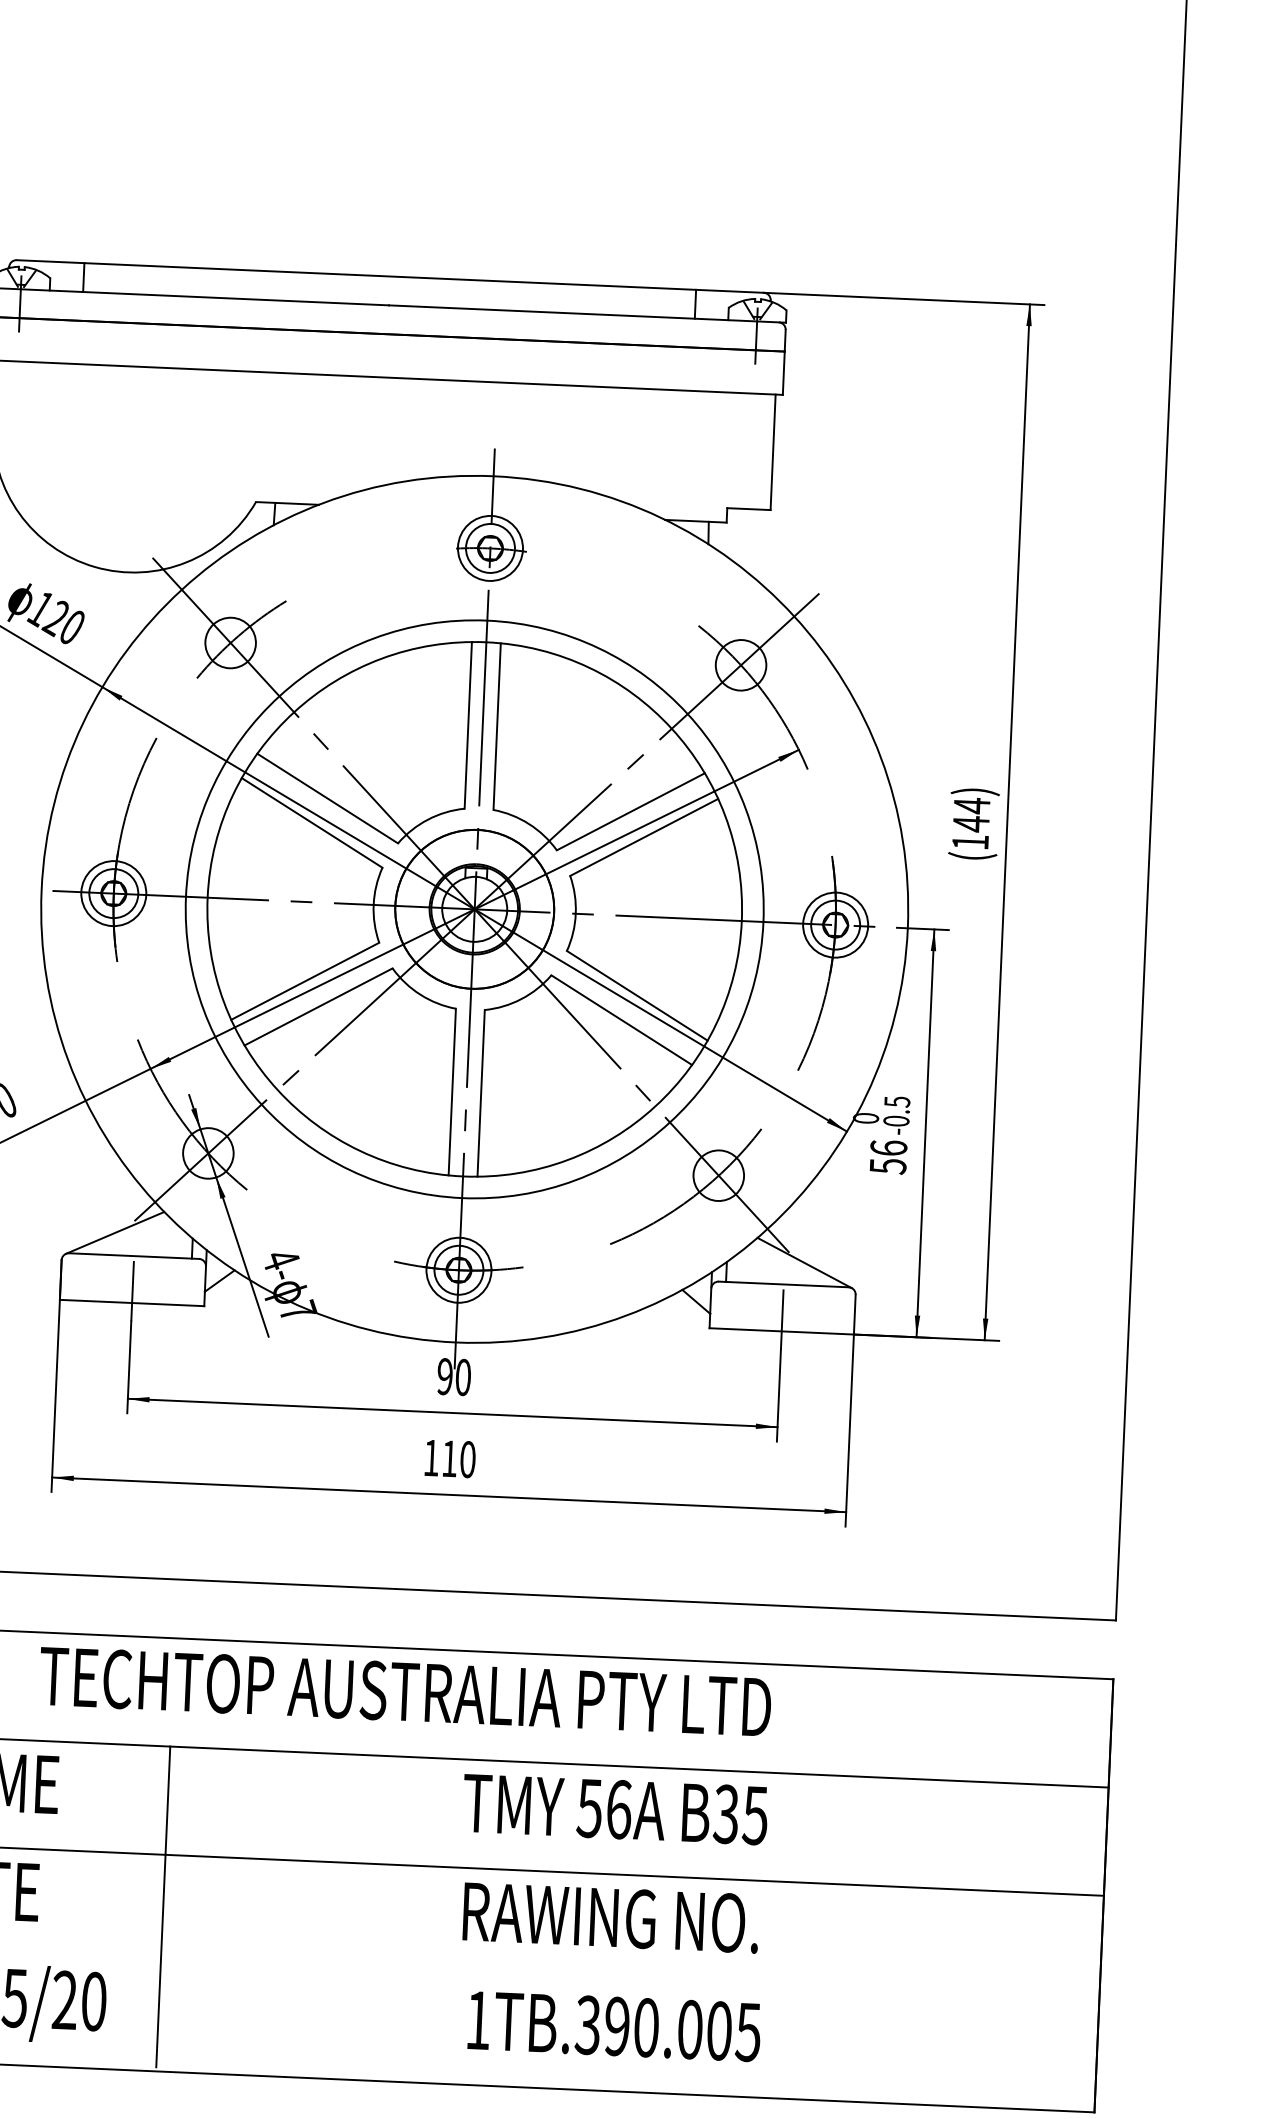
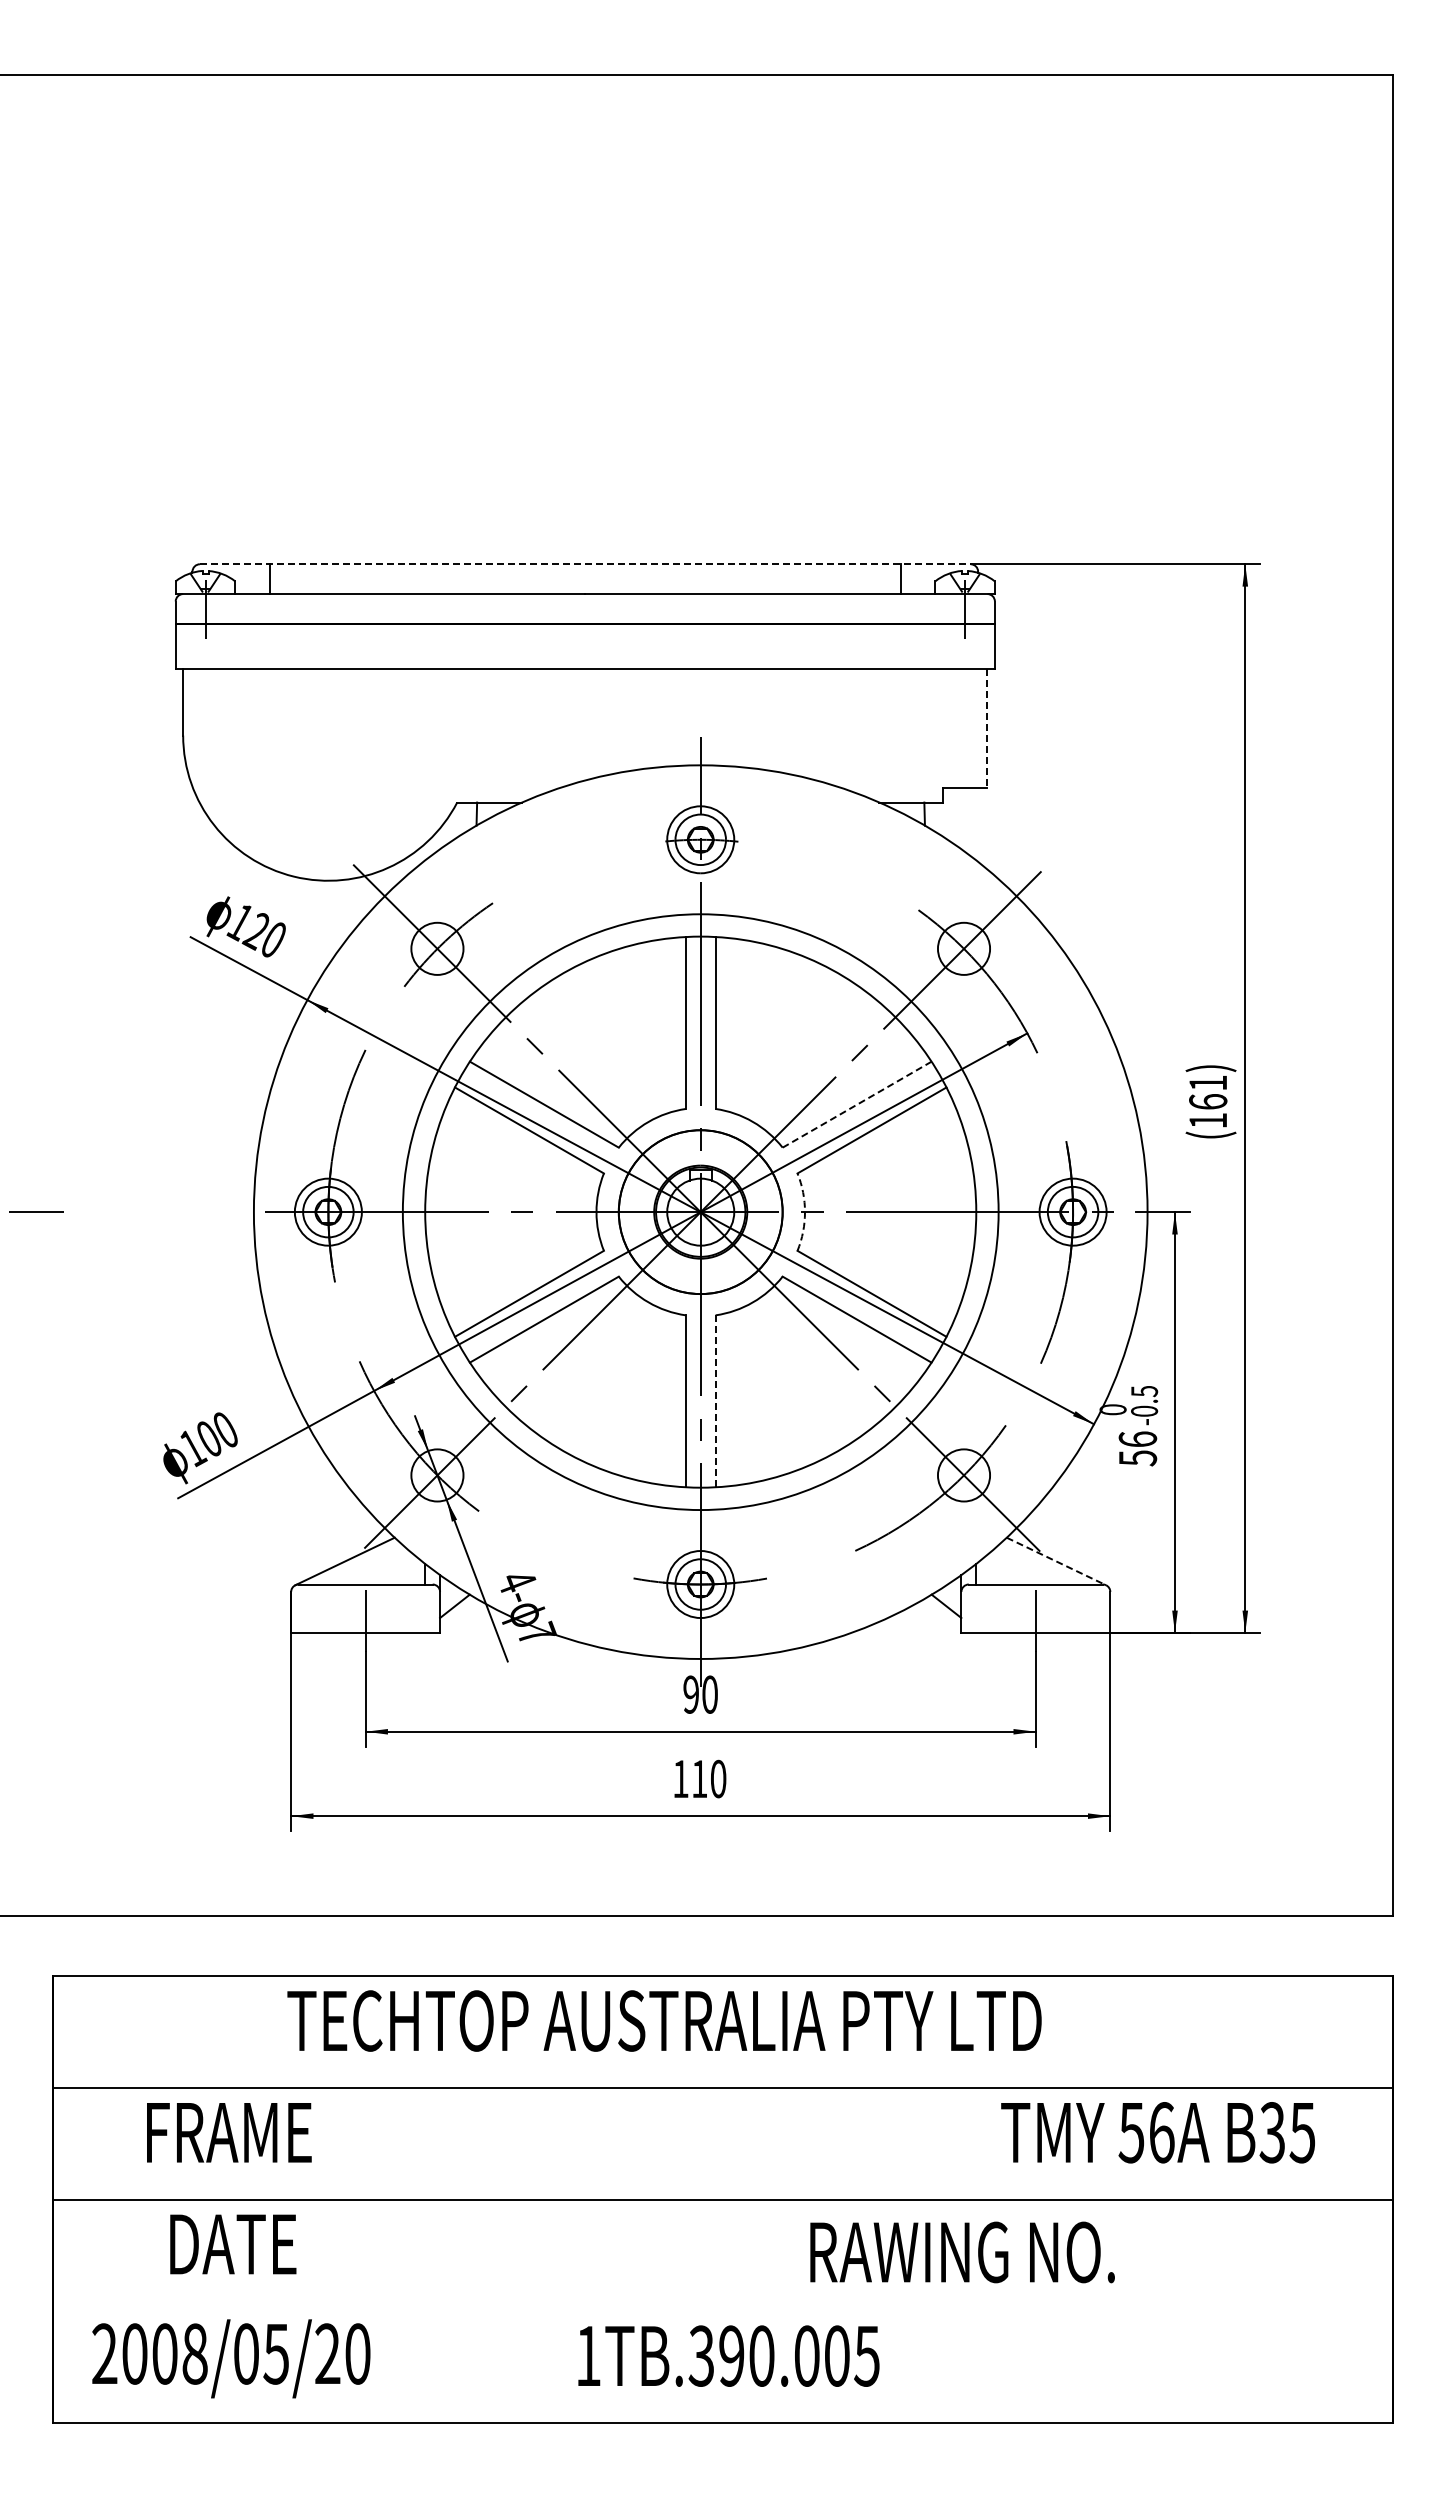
line: (390, 276) -> (585, 564), solid -> dashed
line: (773, 452) -> (987, 728), solid -> dashed
line: (631, 811) -> (857, 1104), solid -> dashed
text: (971, 814) -> (1208, 1092), (144) -> (161)
arc: (576, 914) -> (805, 1212), solid -> dashed
line: (481, 1093) -> (715, 1401), solid -> dashed
line: (804, 1263) -> (1056, 1561), solid -> dashed
text: (614, 1809) -> (1157, 2132), moved
line: (162, 1906) -> (424, 2252), removed
text: (611, 1917) -> (962, 2252), moved
text: (614, 2025) -> (728, 2355), moved

